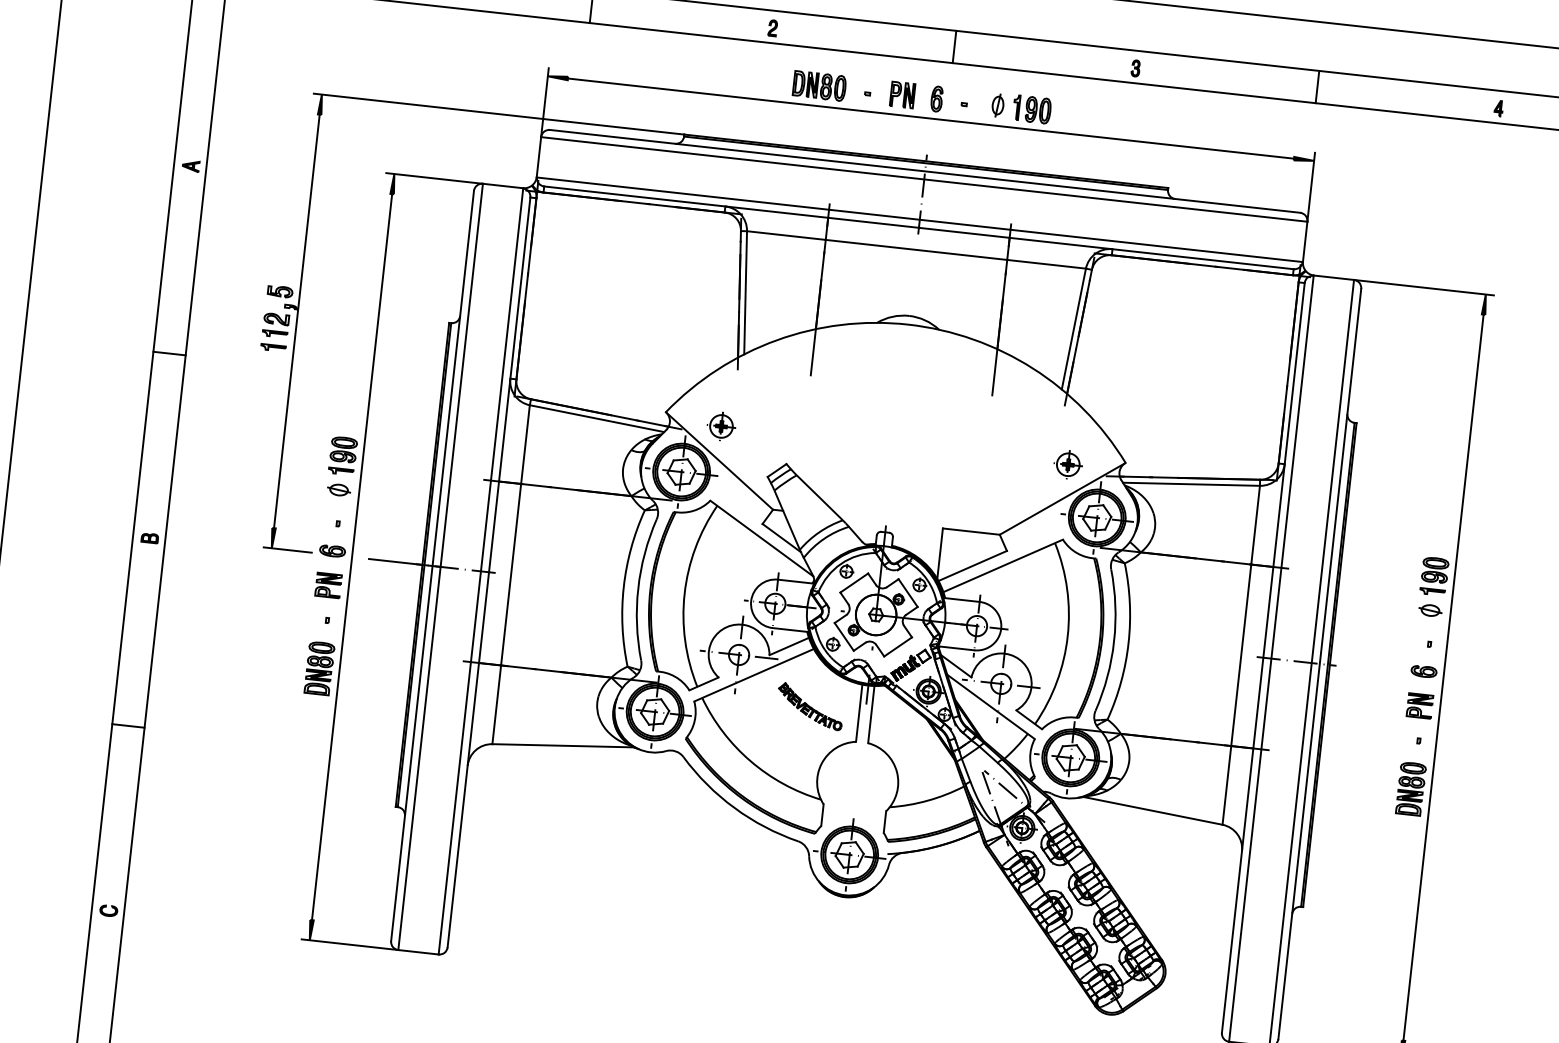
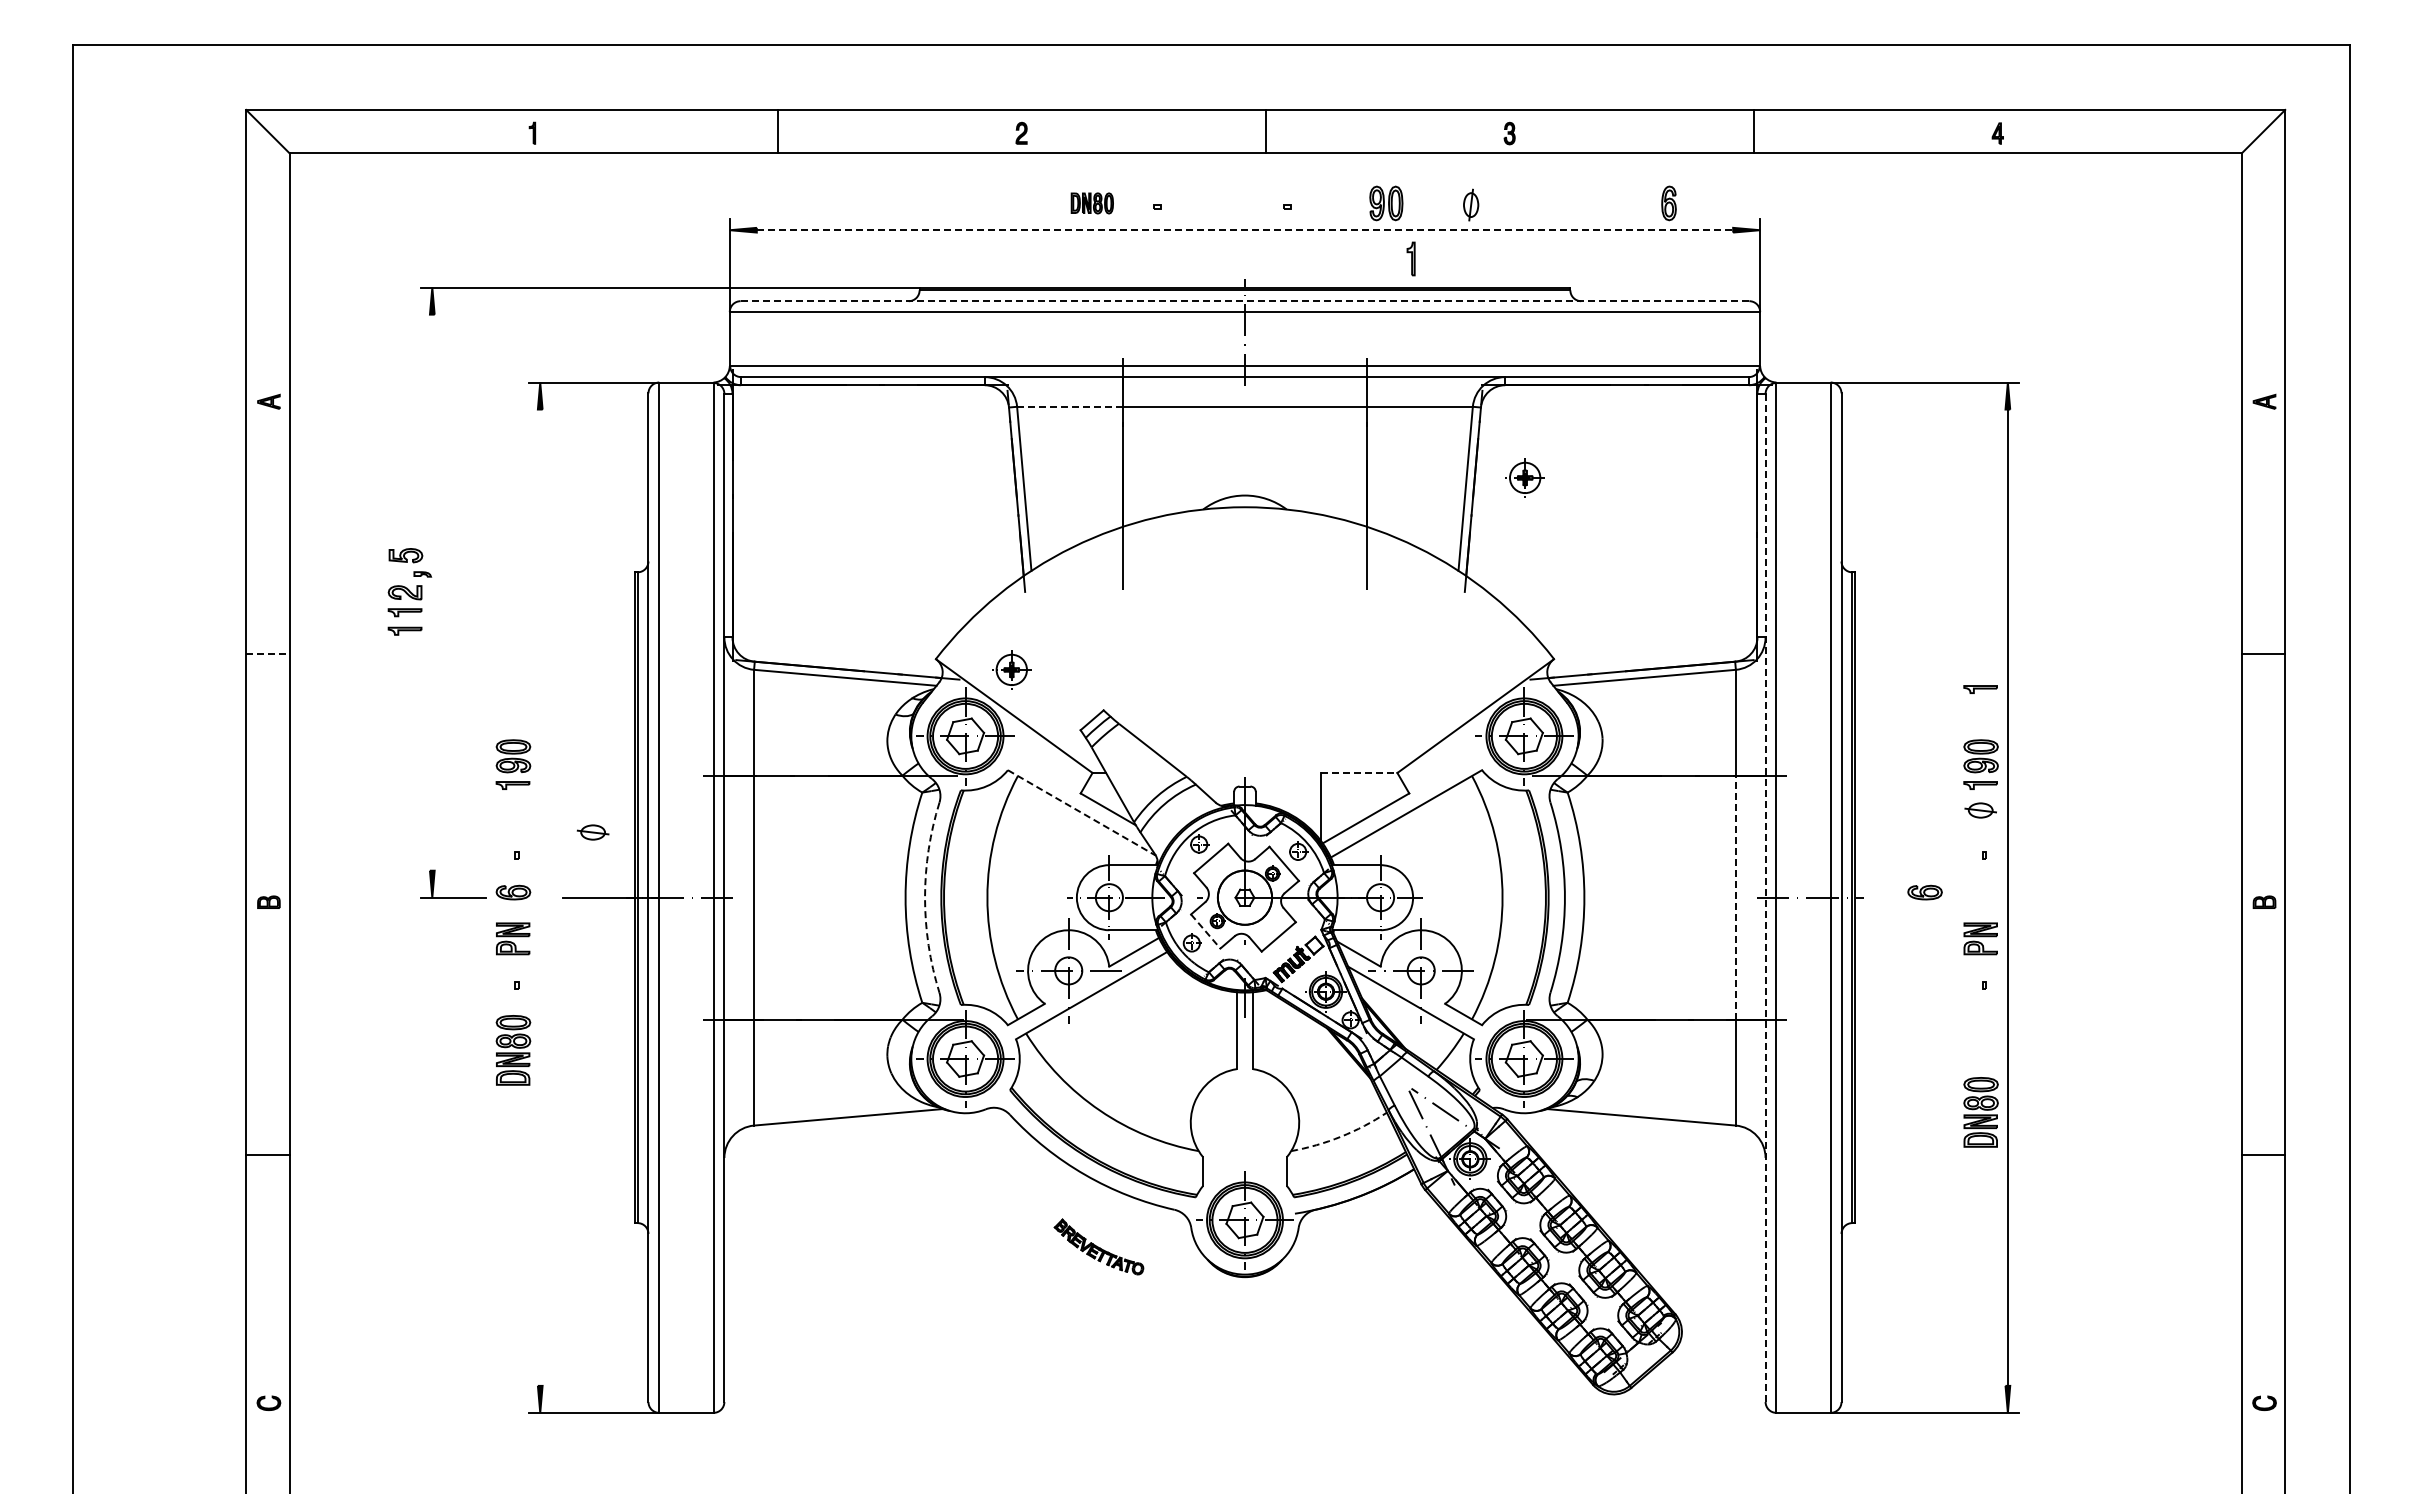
part: (819, 86) -> (1092, 203), size x0.6
part: (902, 94) -> (1203, 202), removed
part: (936, 99) -> (1668, 203), moved
part: (998, 105) -> (1471, 204), moved
part: (1016, 107) -> (1410, 258), moved
line: (931, 118) -> (1245, 230), solid -> dashed
line: (924, 171) -> (1244, 301), solid -> dashed
line: (786, 235) -> (1070, 406), solid -> dashed
line: (297, 321) -> (432, 592), removed
line: (169, 353) -> (267, 654), solid -> dashed
part: (1067, 464) -> (1524, 477), moved
part: (338, 490) -> (592, 832), moved
part: (1440, 520) -> (1980, 689), added
line: (971, 531) -> (1359, 772), solid -> dashed
line: (762, 539) -> (1082, 813), solid -> dashed
line: (352, 557) -> (540, 897), removed
arc: (638, 588) -> (925, 897), solid -> dashed
line: (844, 636) -> (1205, 931), solid -> dashed
line: (1240, 655) -> (1735, 897), solid -> dashed
line: (1263, 658) -> (1765, 898), solid -> dashed
part: (1423, 671) -> (1924, 892), moved
part: (810, 706) -> (1098, 1246), moved
part: (1410, 789) -> (1980, 1112), moved
arc: (928, 800) -> (1341, 1136), solid -> dashed

